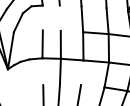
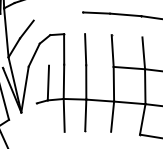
line: (43, 18) -> (64, 49), added
line: (60, 18) -> (85, 49), added
line: (30, 44) -> (48, 82), added
line: (42, 70) -> (63, 114), added
line: (82, 72) -> (112, 116), added

